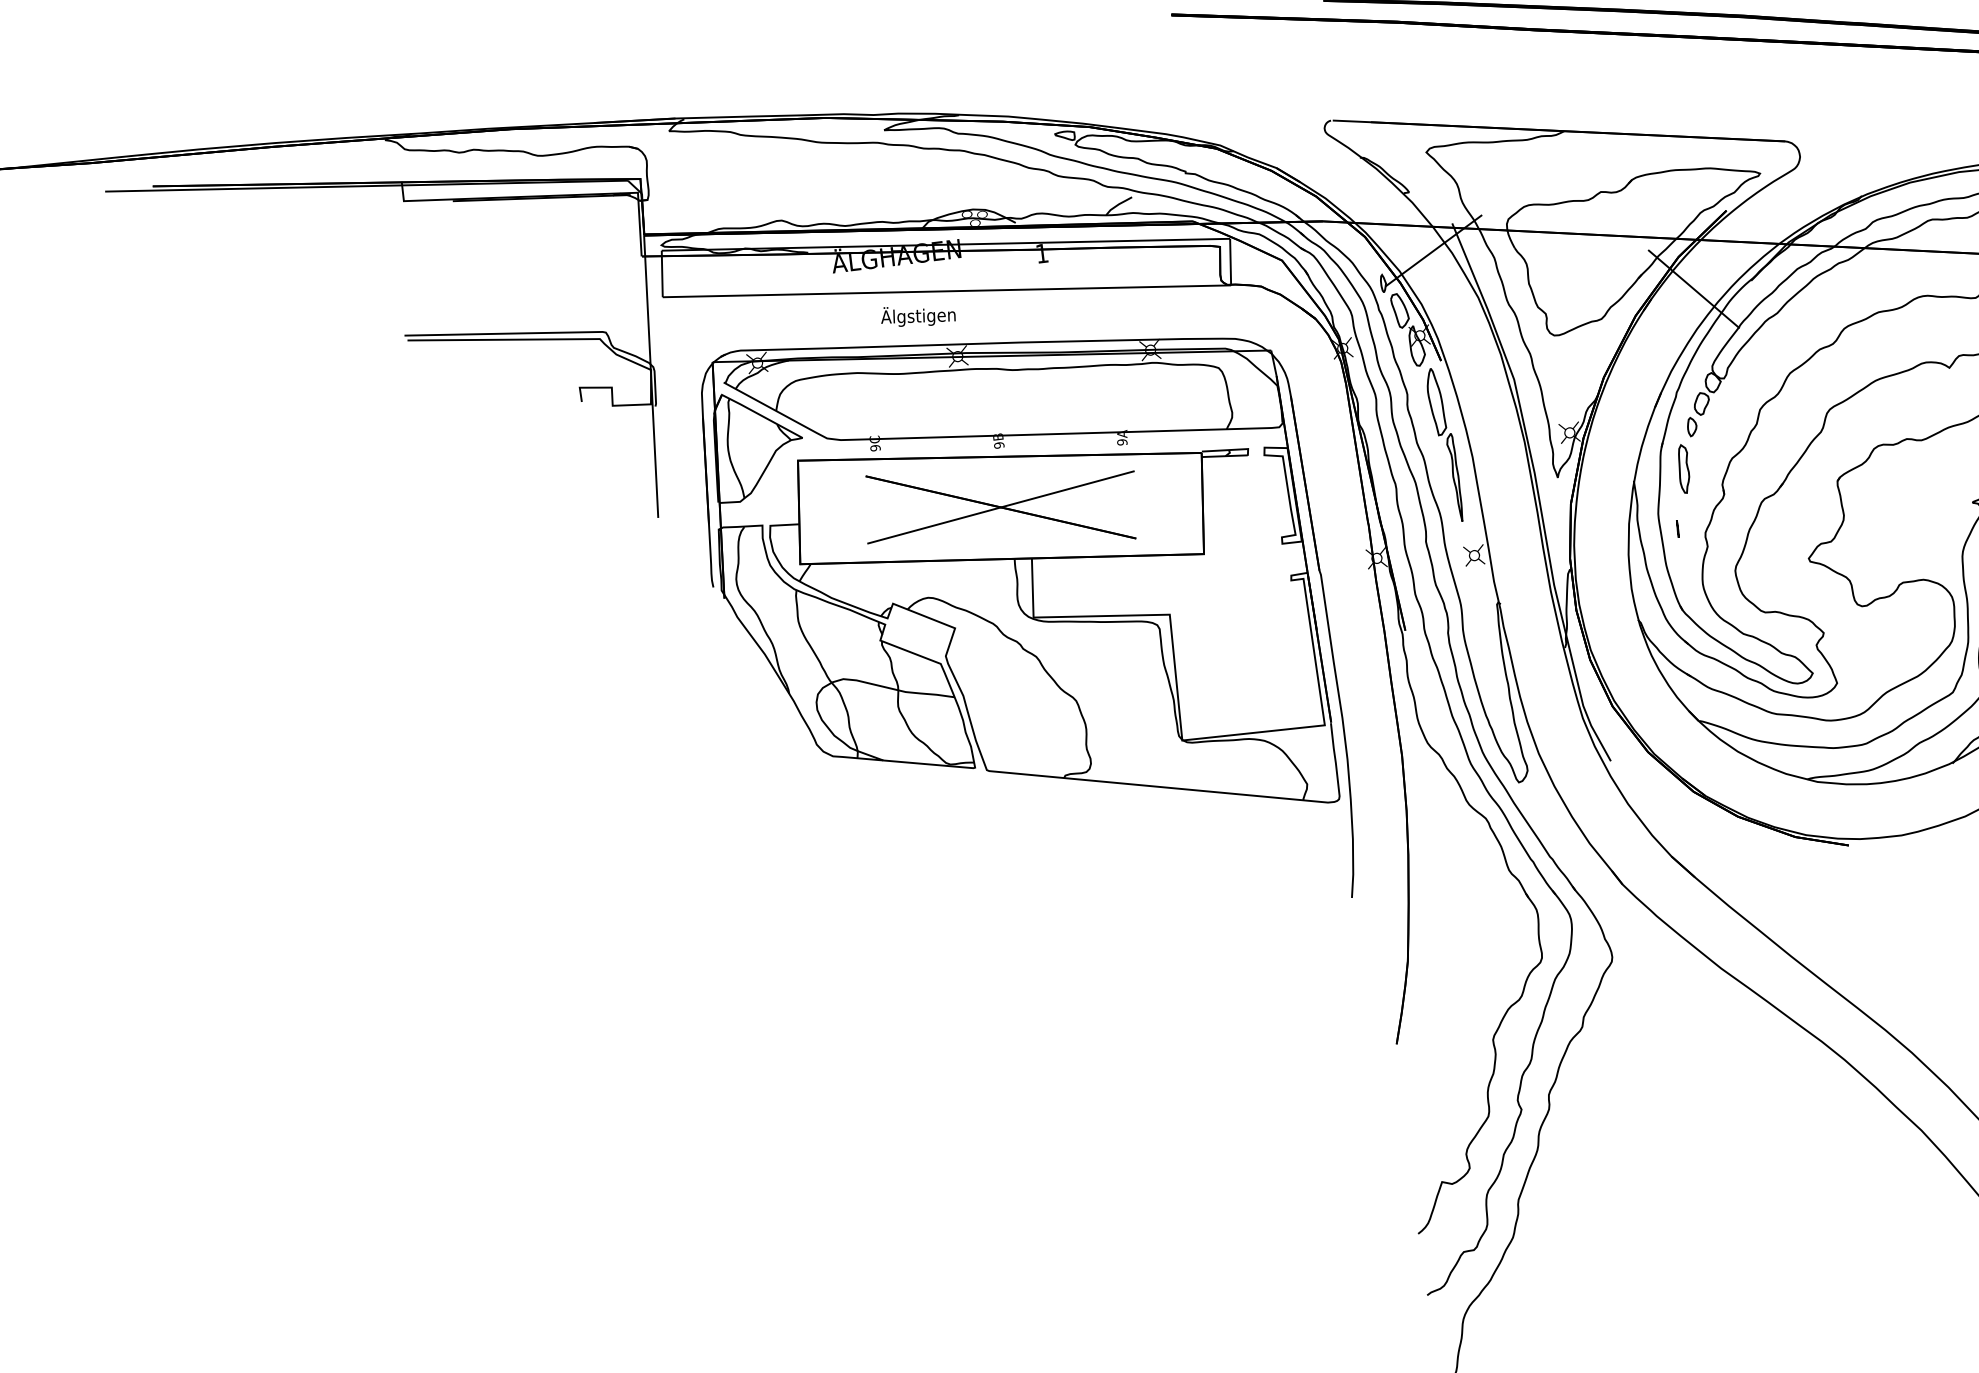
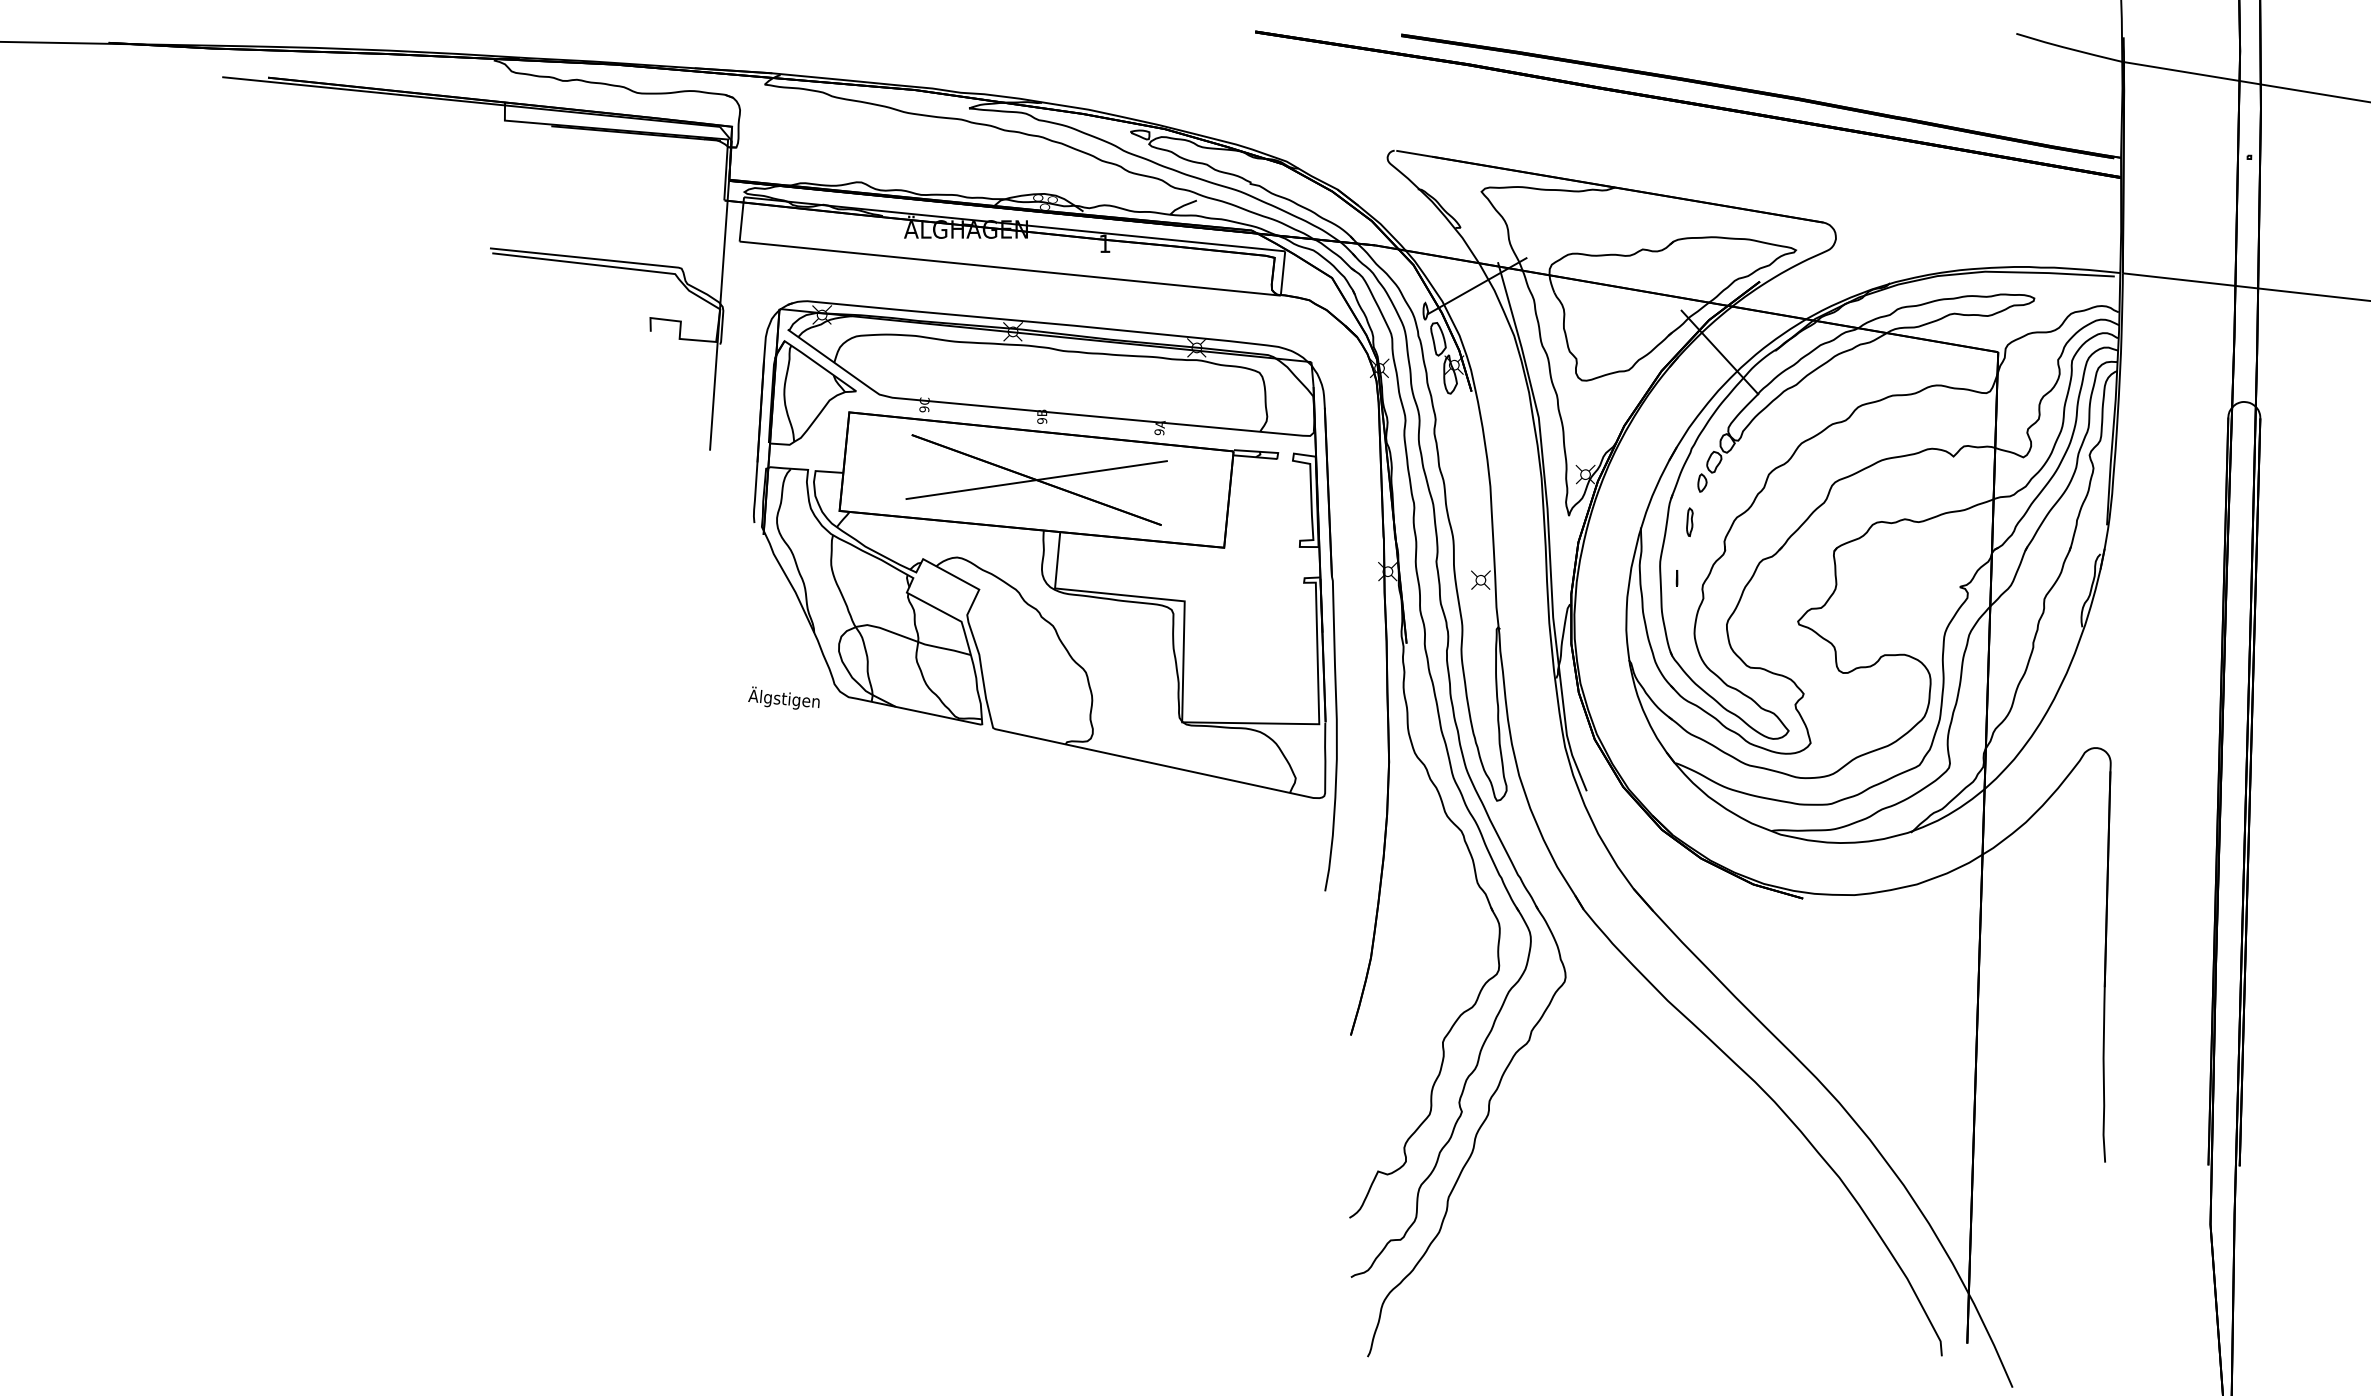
text: (917, 314) -> (783, 697), moved
part: (1443, 444) -> (1464, 471), removed
part: (1683, 469) -> (1689, 522), size x0.6

